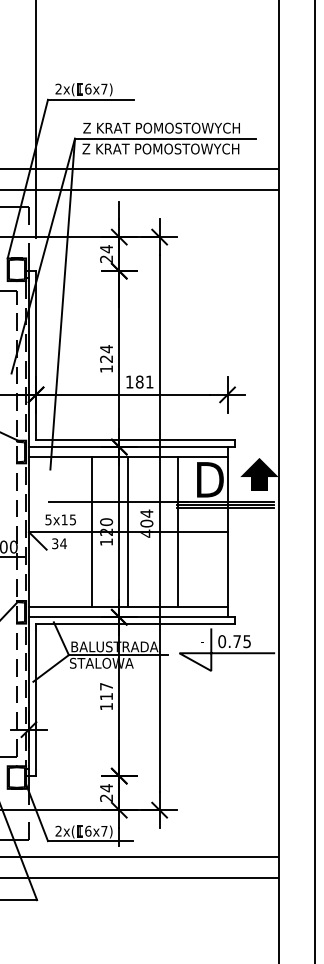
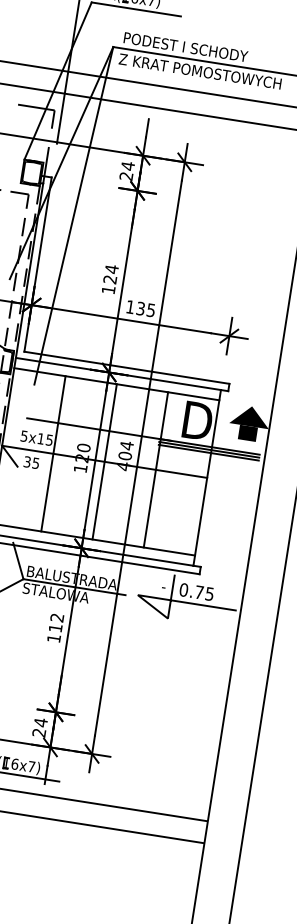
text: (161, 127) -> (204, 49), Z KRAT POMOSTOWYCH -> PODEST I SCHODY
text: (144, 381) -> (145, 308), 181 -> 135
line: (91, 531) -> (53, 453), moved
text: (63, 543) -> (35, 463), 34 -> 35
text: (106, 686) -> (57, 617), 117 -> 112

